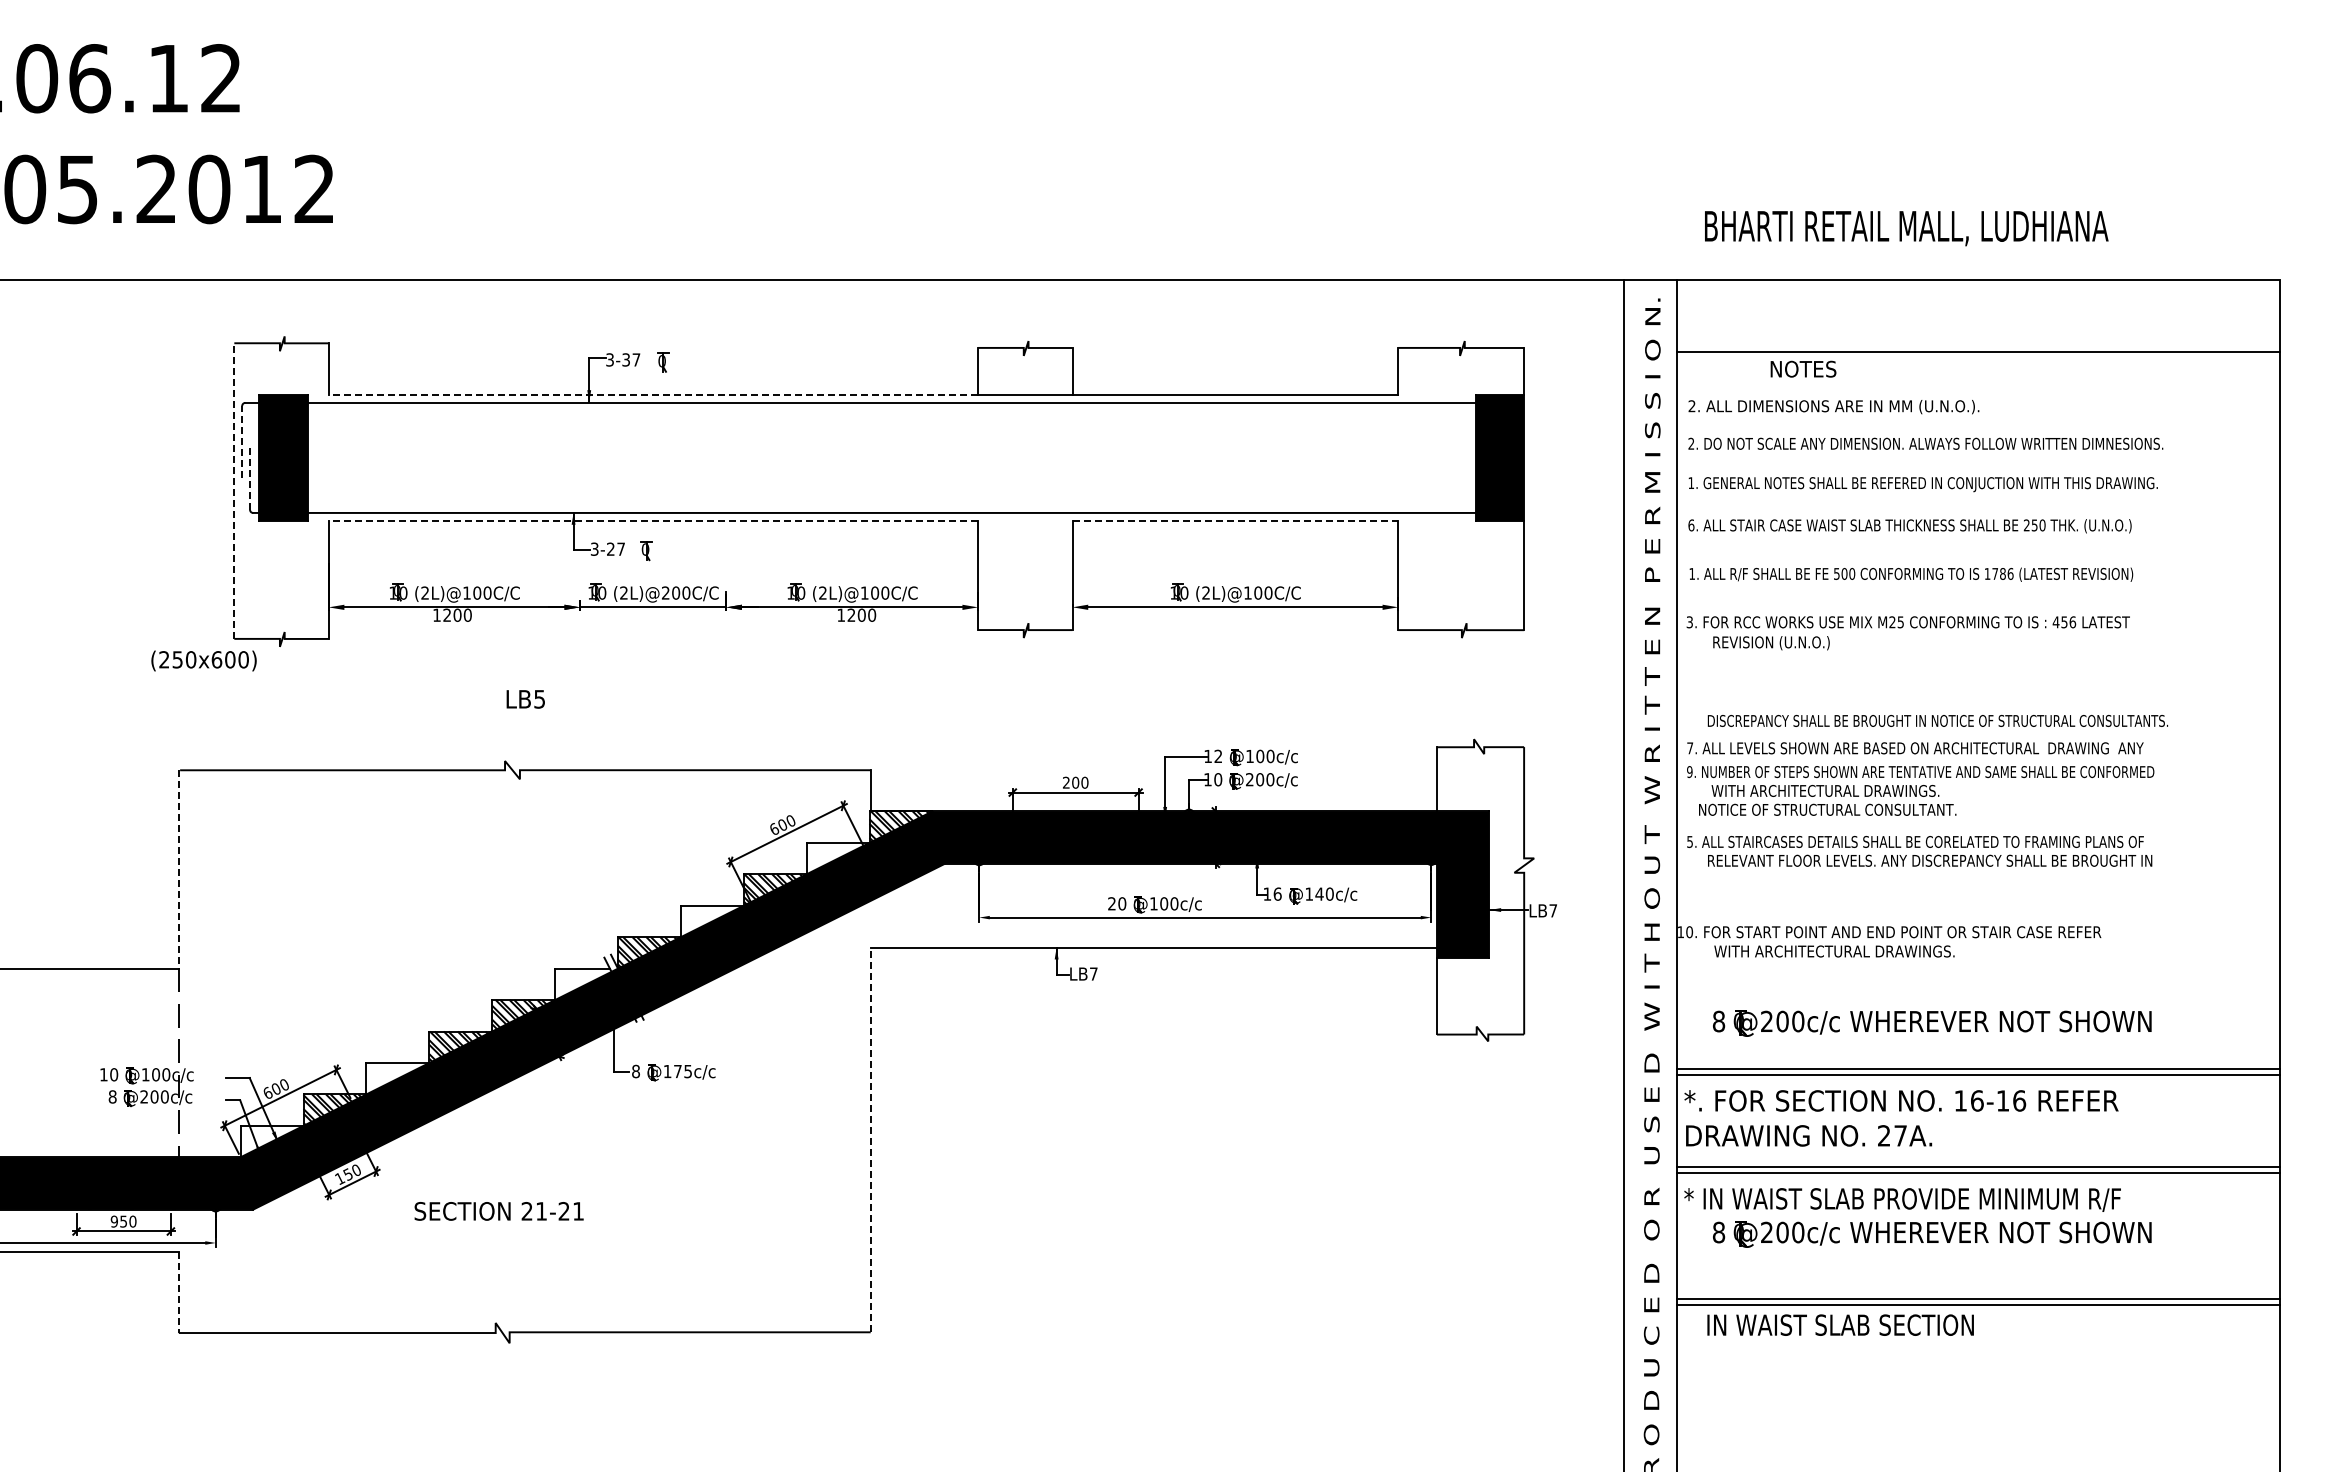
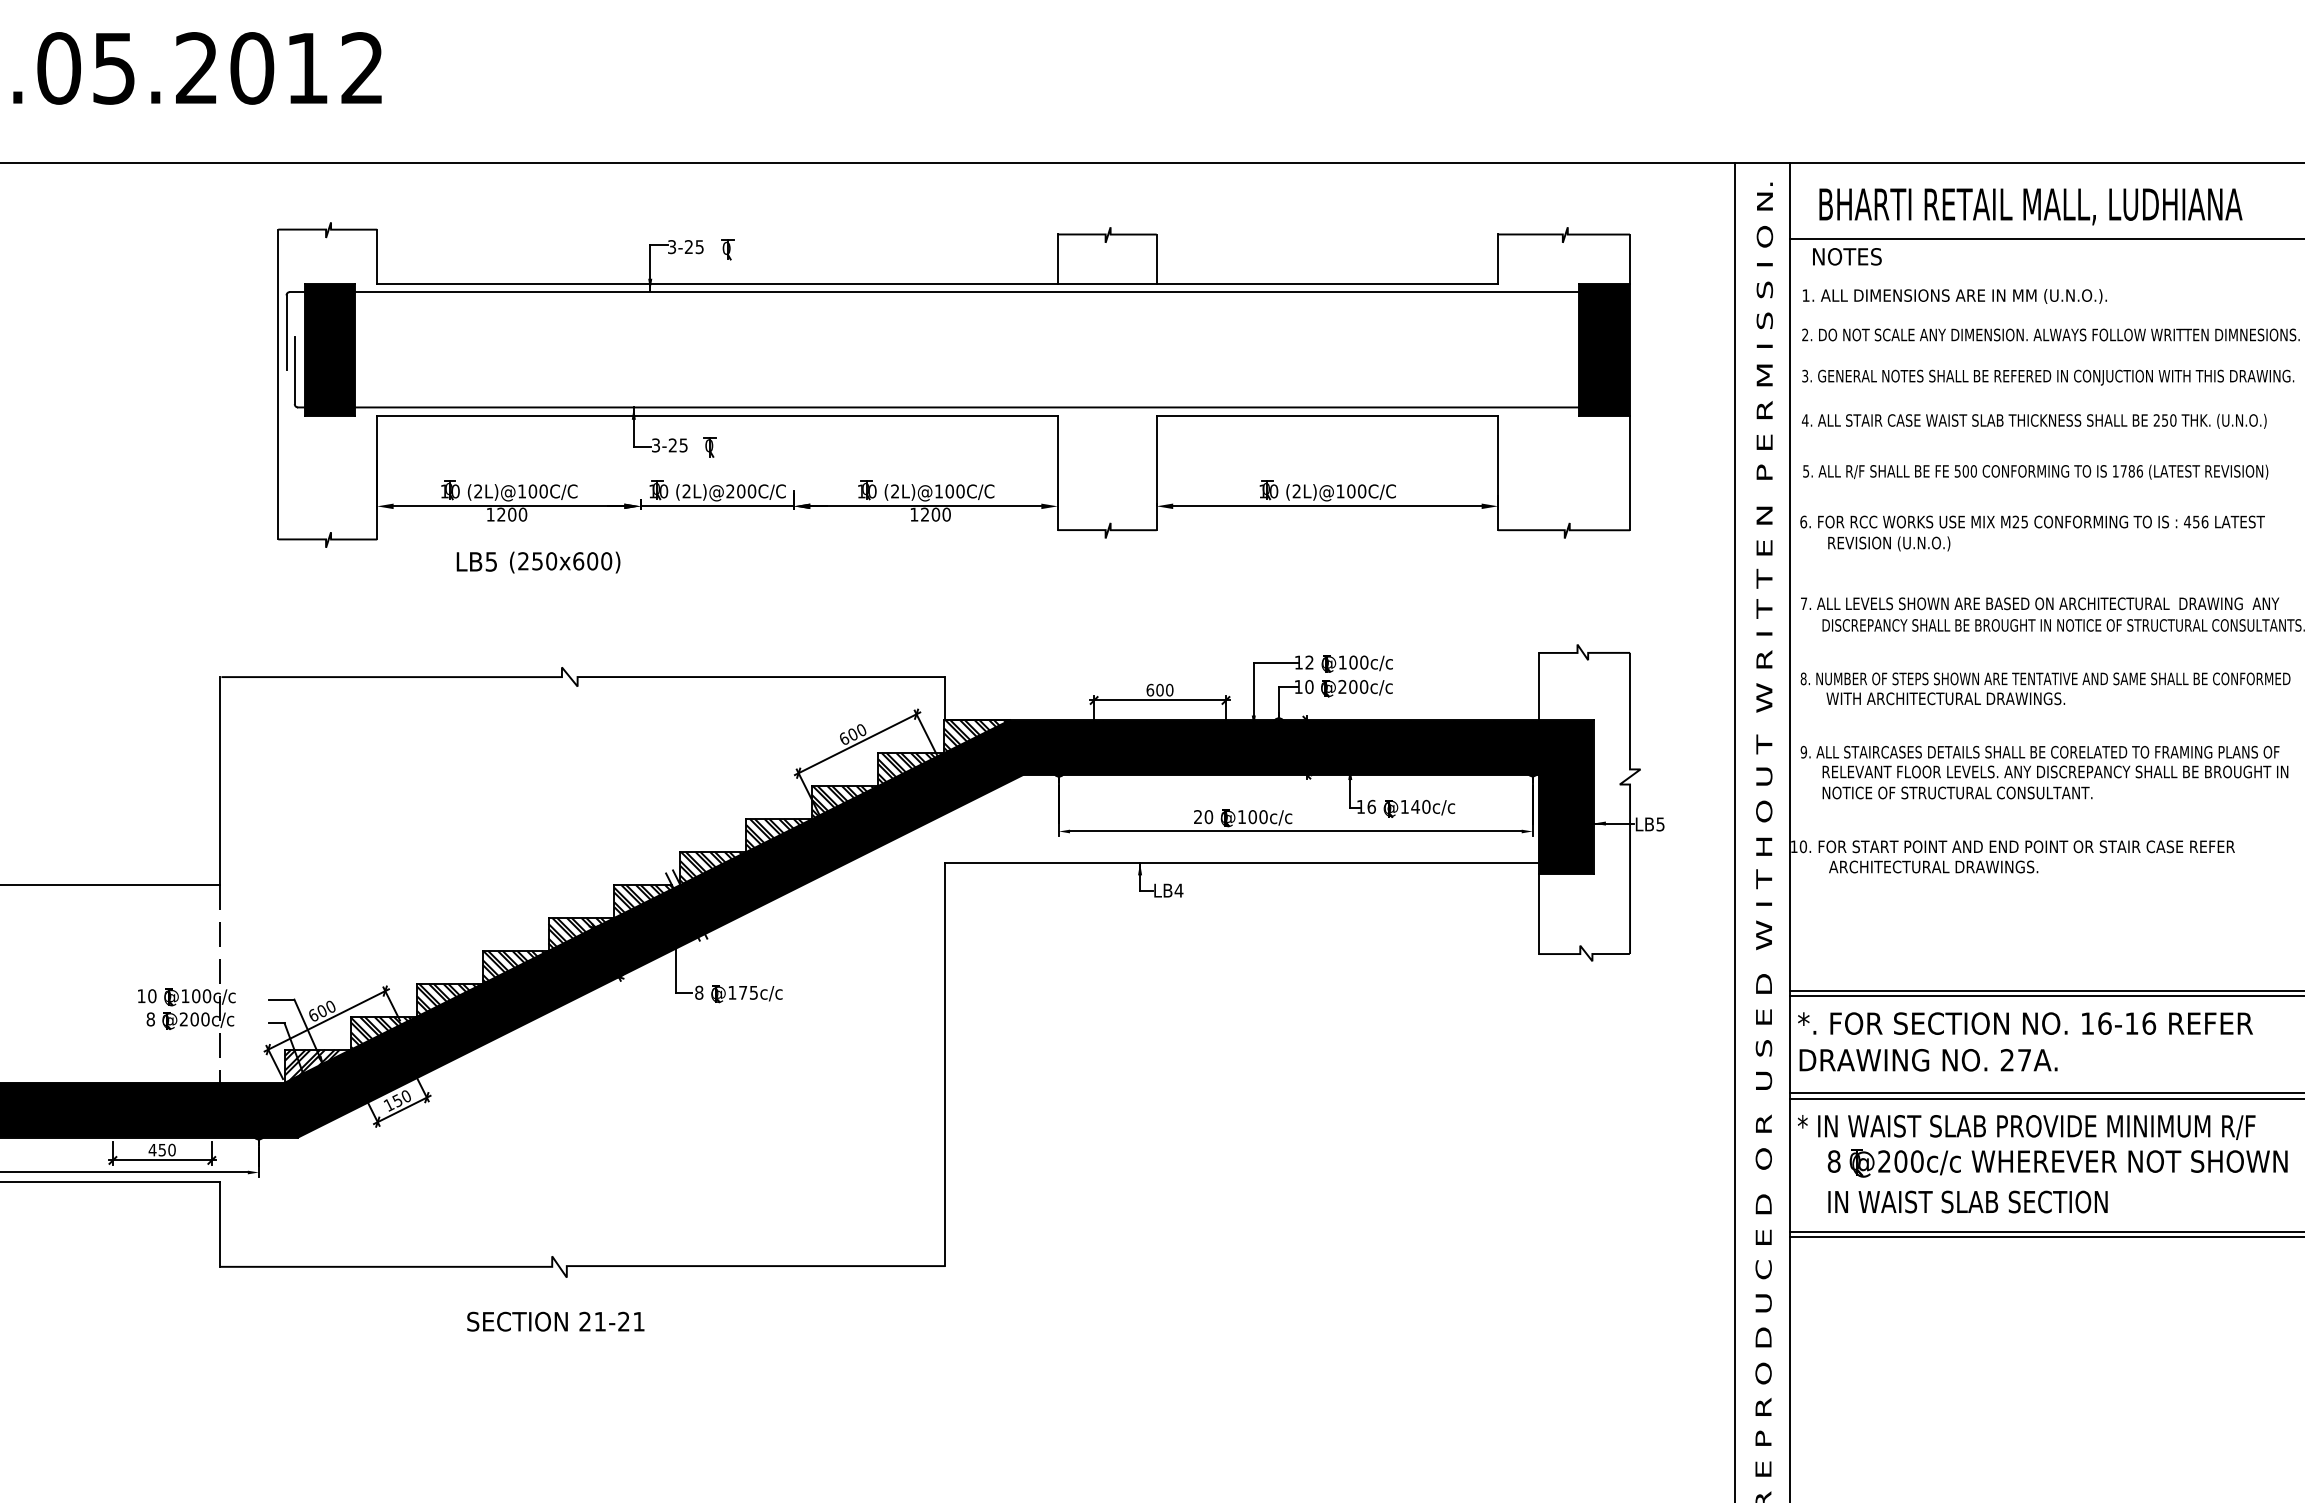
text: (1906, 228) -> (2030, 206), moved
text: (631, 359) -> (694, 246), 3-37 -> 3-25
text: (1803, 368) -> (1847, 256), moved
line: (653, 395) -> (717, 284), dashed -> solid
text: (1691, 405) -> (1805, 294), 2. -> 1.
line: (242, 441) -> (286, 332), dashed -> solid
line: (250, 477) -> (295, 370), dashed -> solid
text: (1691, 483) -> (1805, 376), 1. -> 3.
line: (234, 491) -> (278, 384), dashed -> solid
line: (653, 520) -> (717, 415), dashed -> solid
line: (1235, 520) -> (1327, 415), dashed -> solid
text: (1691, 525) -> (1805, 420), 6. -> 4.
text: (620, 548) -> (682, 444), 3-27 -> 3-25
text: (1691, 573) -> (1805, 470), 1. -> 5.
text: (1689, 622) -> (1803, 522), 3. -> 6.
text: (203, 660) -> (564, 562), moved
text: (525, 699) -> (476, 562), moved
text: (1915, 748) -> (2040, 603), moved
text: (1689, 771) -> (1803, 678), 9. -> 8.
text: (1066, 782) -> (1150, 689), 200 -> 600
text: (1827, 809) -> (1957, 792), moved
text: (1690, 841) -> (1804, 751), 5. -> 9.
hatch: (836, 856) -> (909, 767), added
line: (178, 869) -> (219, 781), dashed -> solid
text: (1552, 910) -> (1659, 824), LB7 -> LB5
hatch: (710, 919) -> (777, 833), added
text: (1834, 951) -> (1955, 867), WITH ARCHITECTURAL DRAWINGS. -> ARCHITECTURAL DRAWINGS.
text: (1093, 973) -> (1178, 890), LB7 -> LB4
hatch: (583, 983) -> (644, 900), added
part: (1932, 1023) -> (2057, 942), removed
hatch: (395, 1077) -> (447, 999), added
hatch: (271, 1139) -> (317, 1064), added
line: (870, 1139) -> (944, 1064), dashed -> solid
text: (498, 1211) -> (555, 1321), moved
text: (114, 1221) -> (152, 1149), 950 -> 450
line: (178, 1292) -> (219, 1224), dashed -> solid
text: (1840, 1324) -> (1967, 1201), moved

